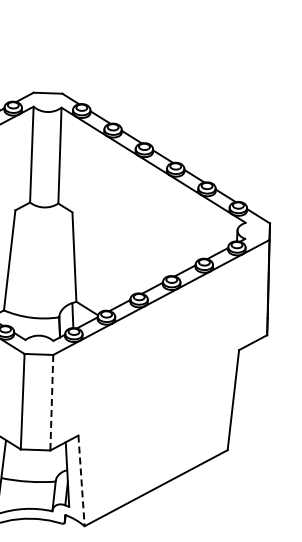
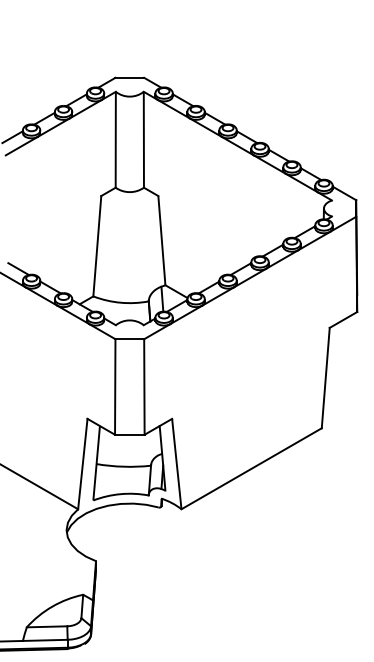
line: (51, 403) -> (144, 387), dashed -> solid
line: (81, 482) -> (176, 465), dashed -> solid

